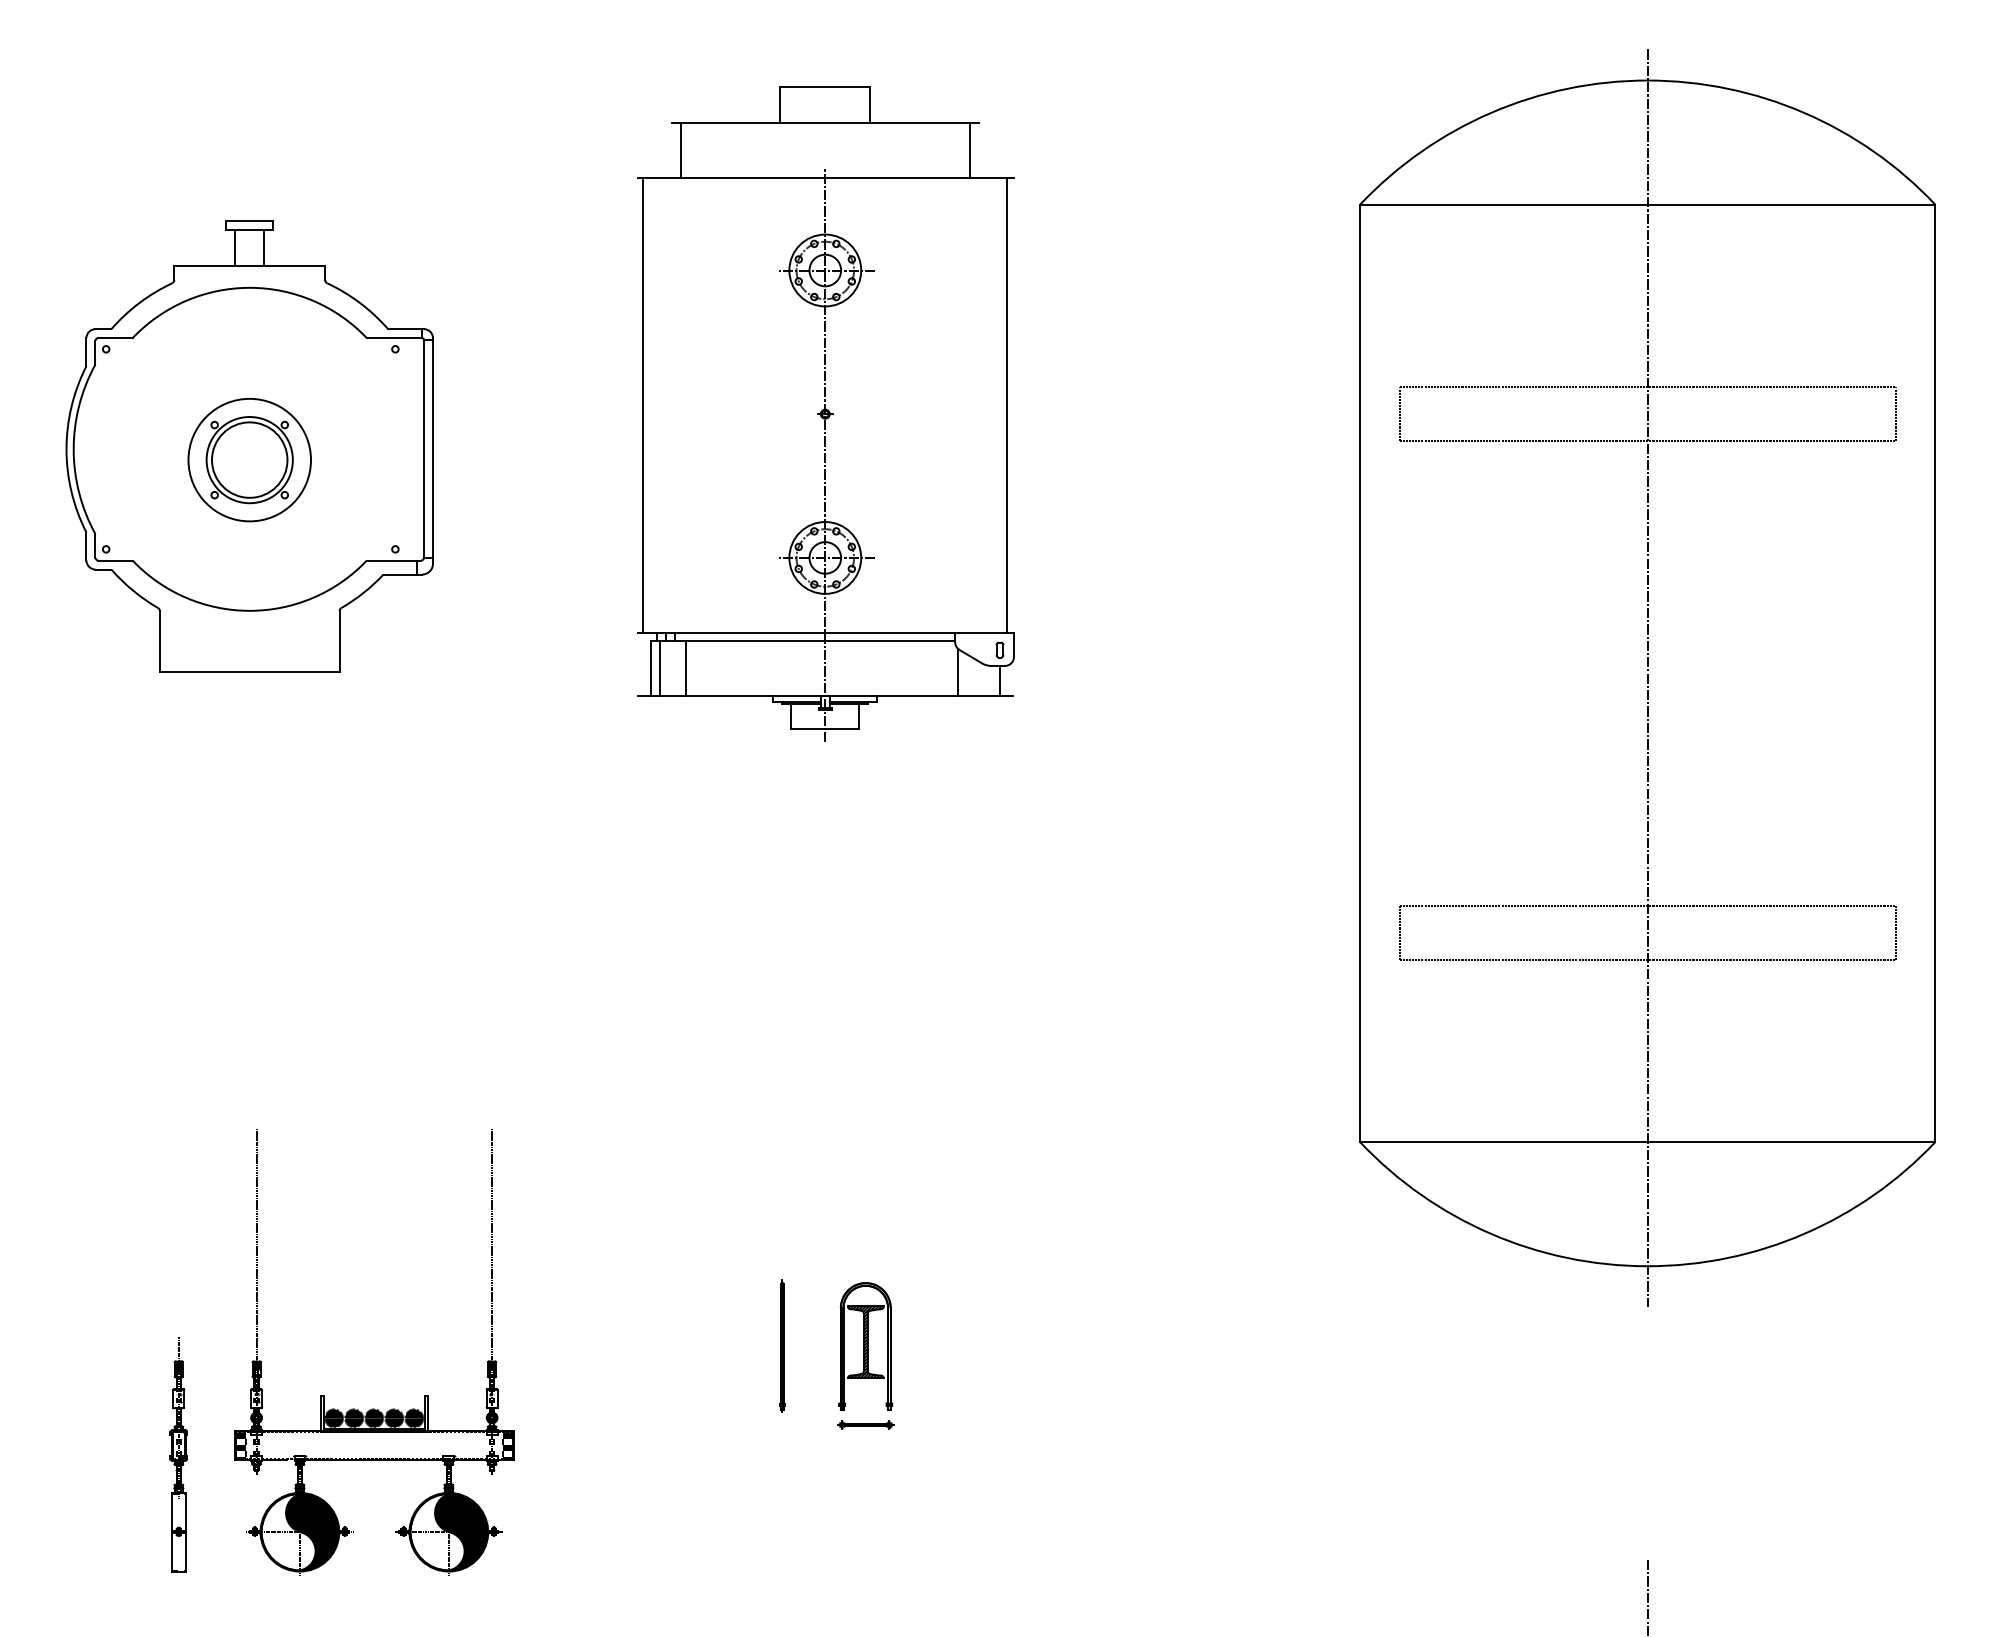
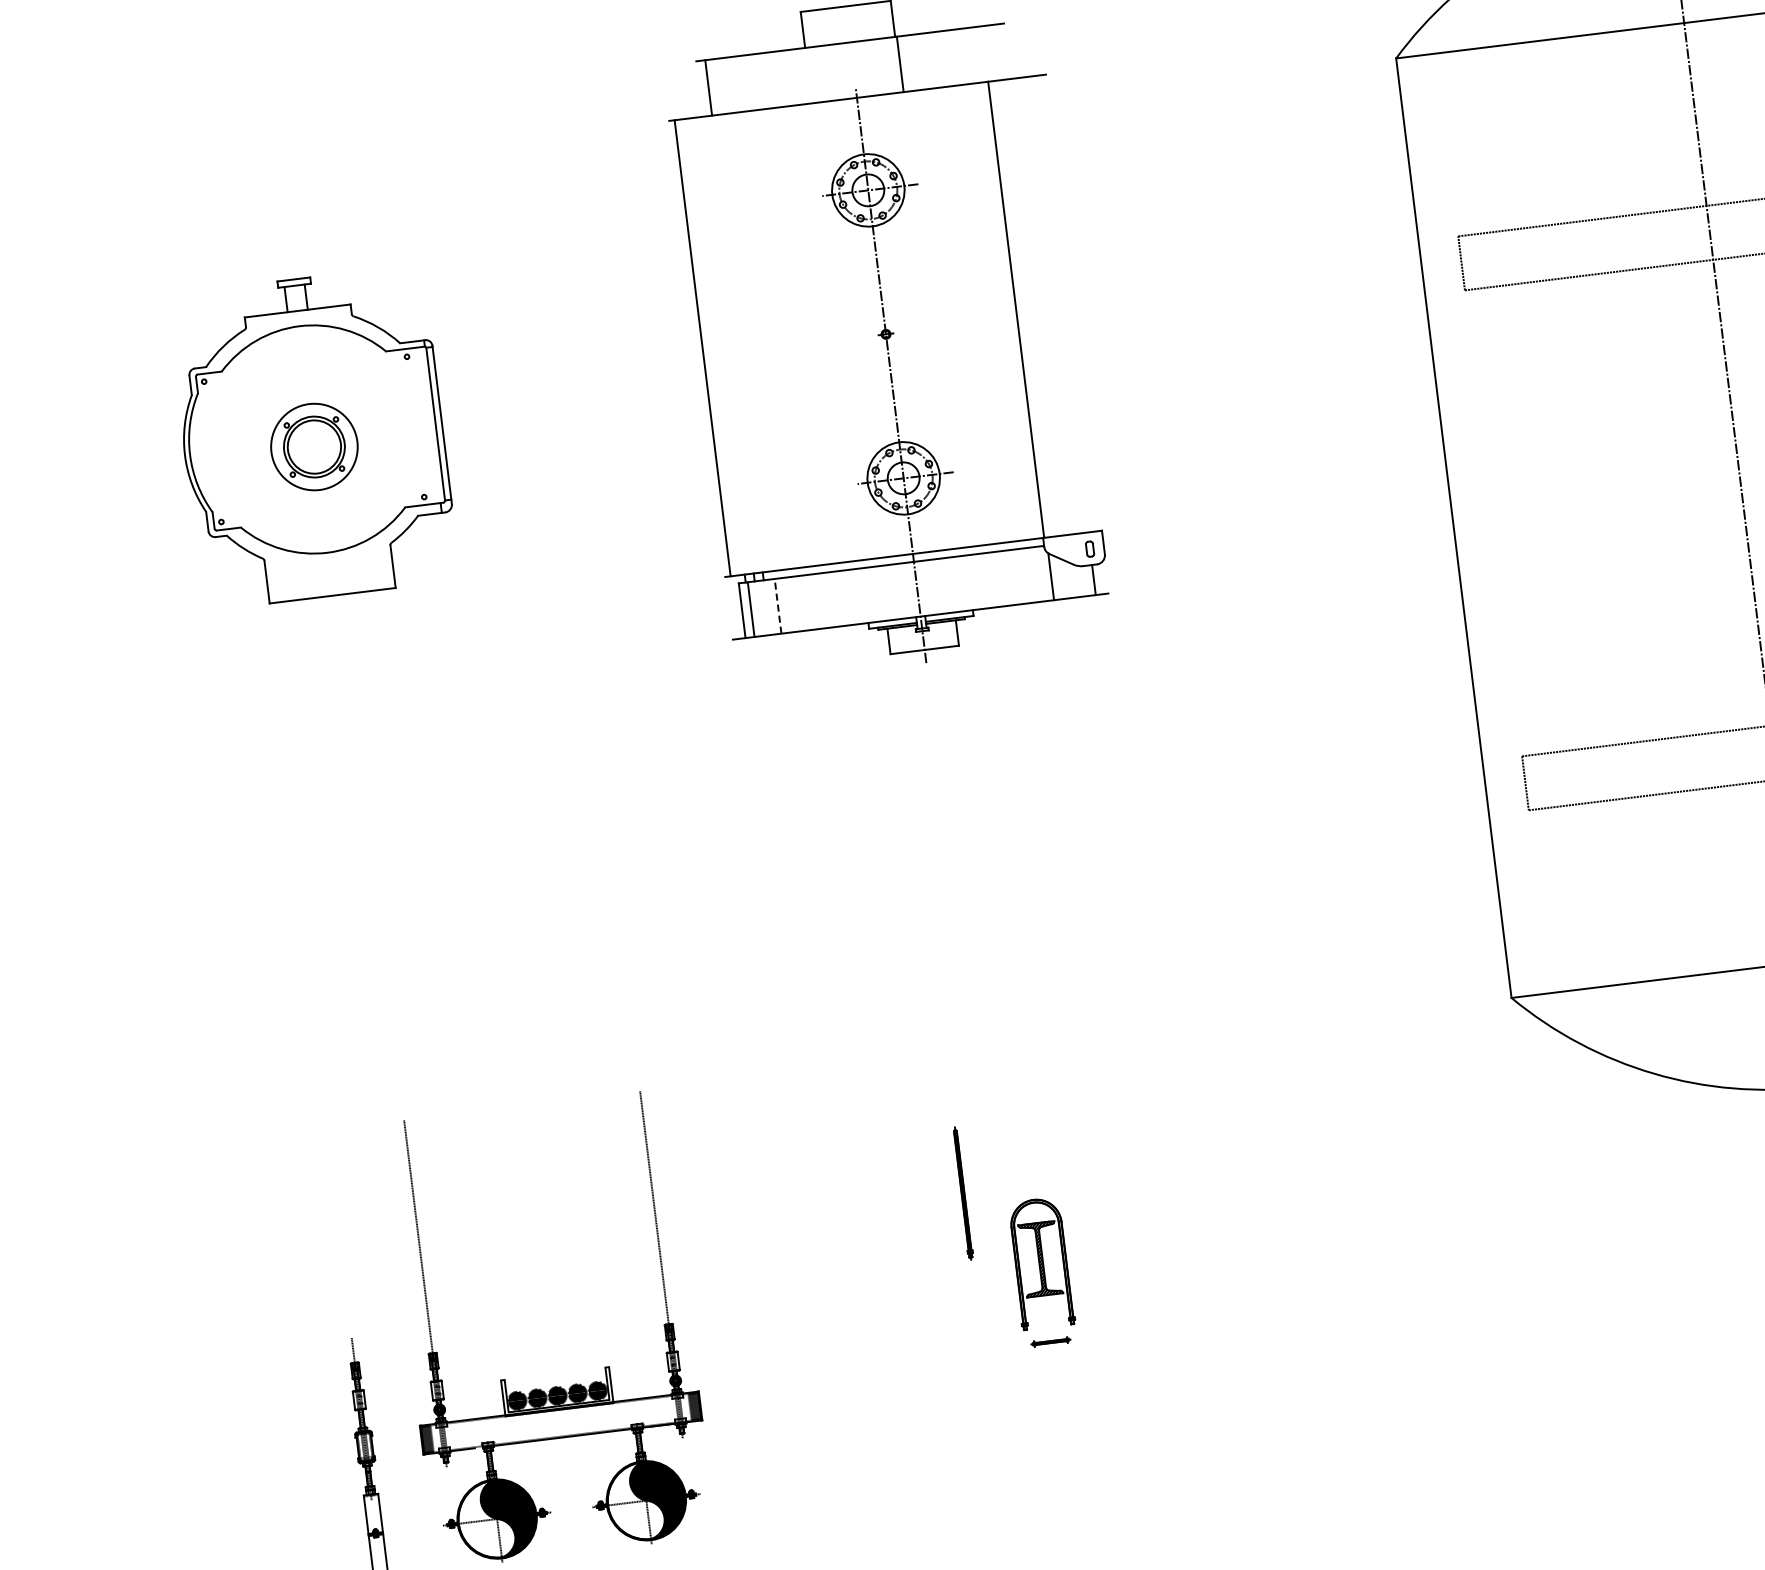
line: (969, 150) -> (899, 64), moved
line: (1007, 405) -> (1016, 309), moved
part: (249, 446) -> (313, 437), size x0.7
line: (686, 668) -> (778, 606), solid -> dashed
part: (782, 1345) -> (963, 1192), moved
part: (865, 1424) -> (1050, 1341), size x0.7

